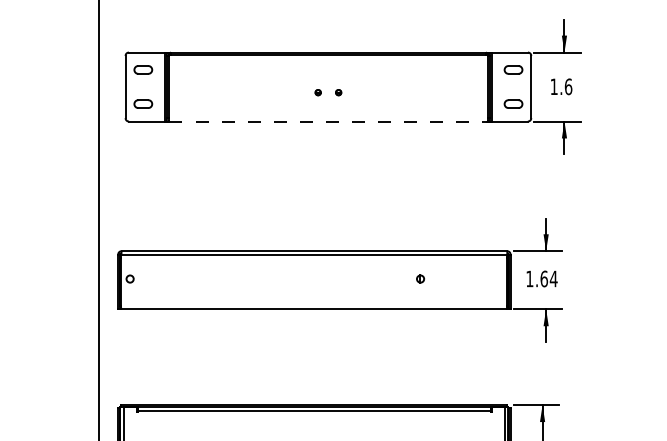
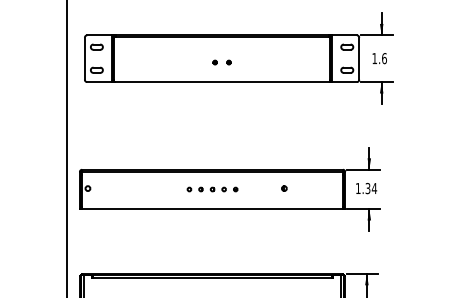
line: (329, 122) -> (222, 82), dashed -> solid
text: (543, 278) -> (367, 188), 1.64 -> 1.34
part: (314, 280) -> (212, 189), added

